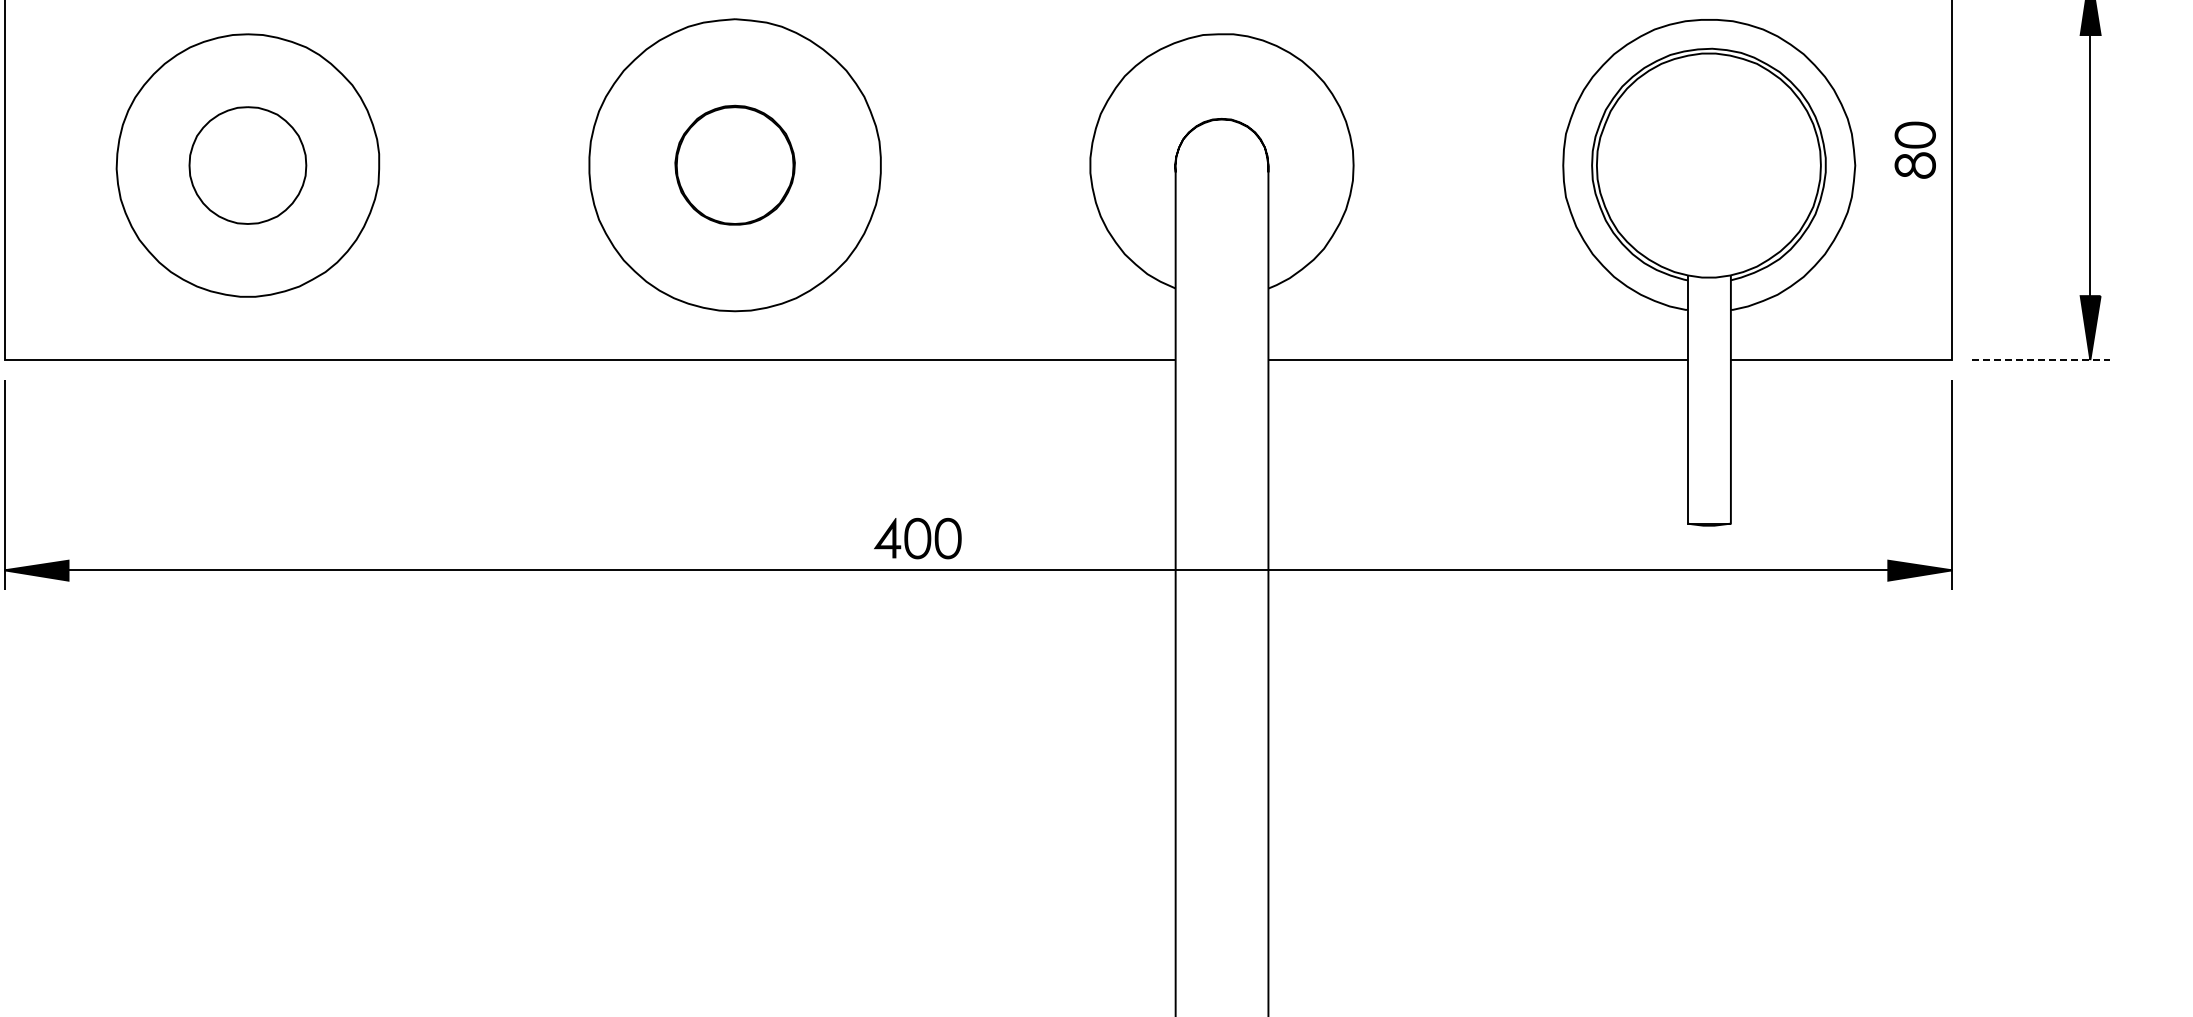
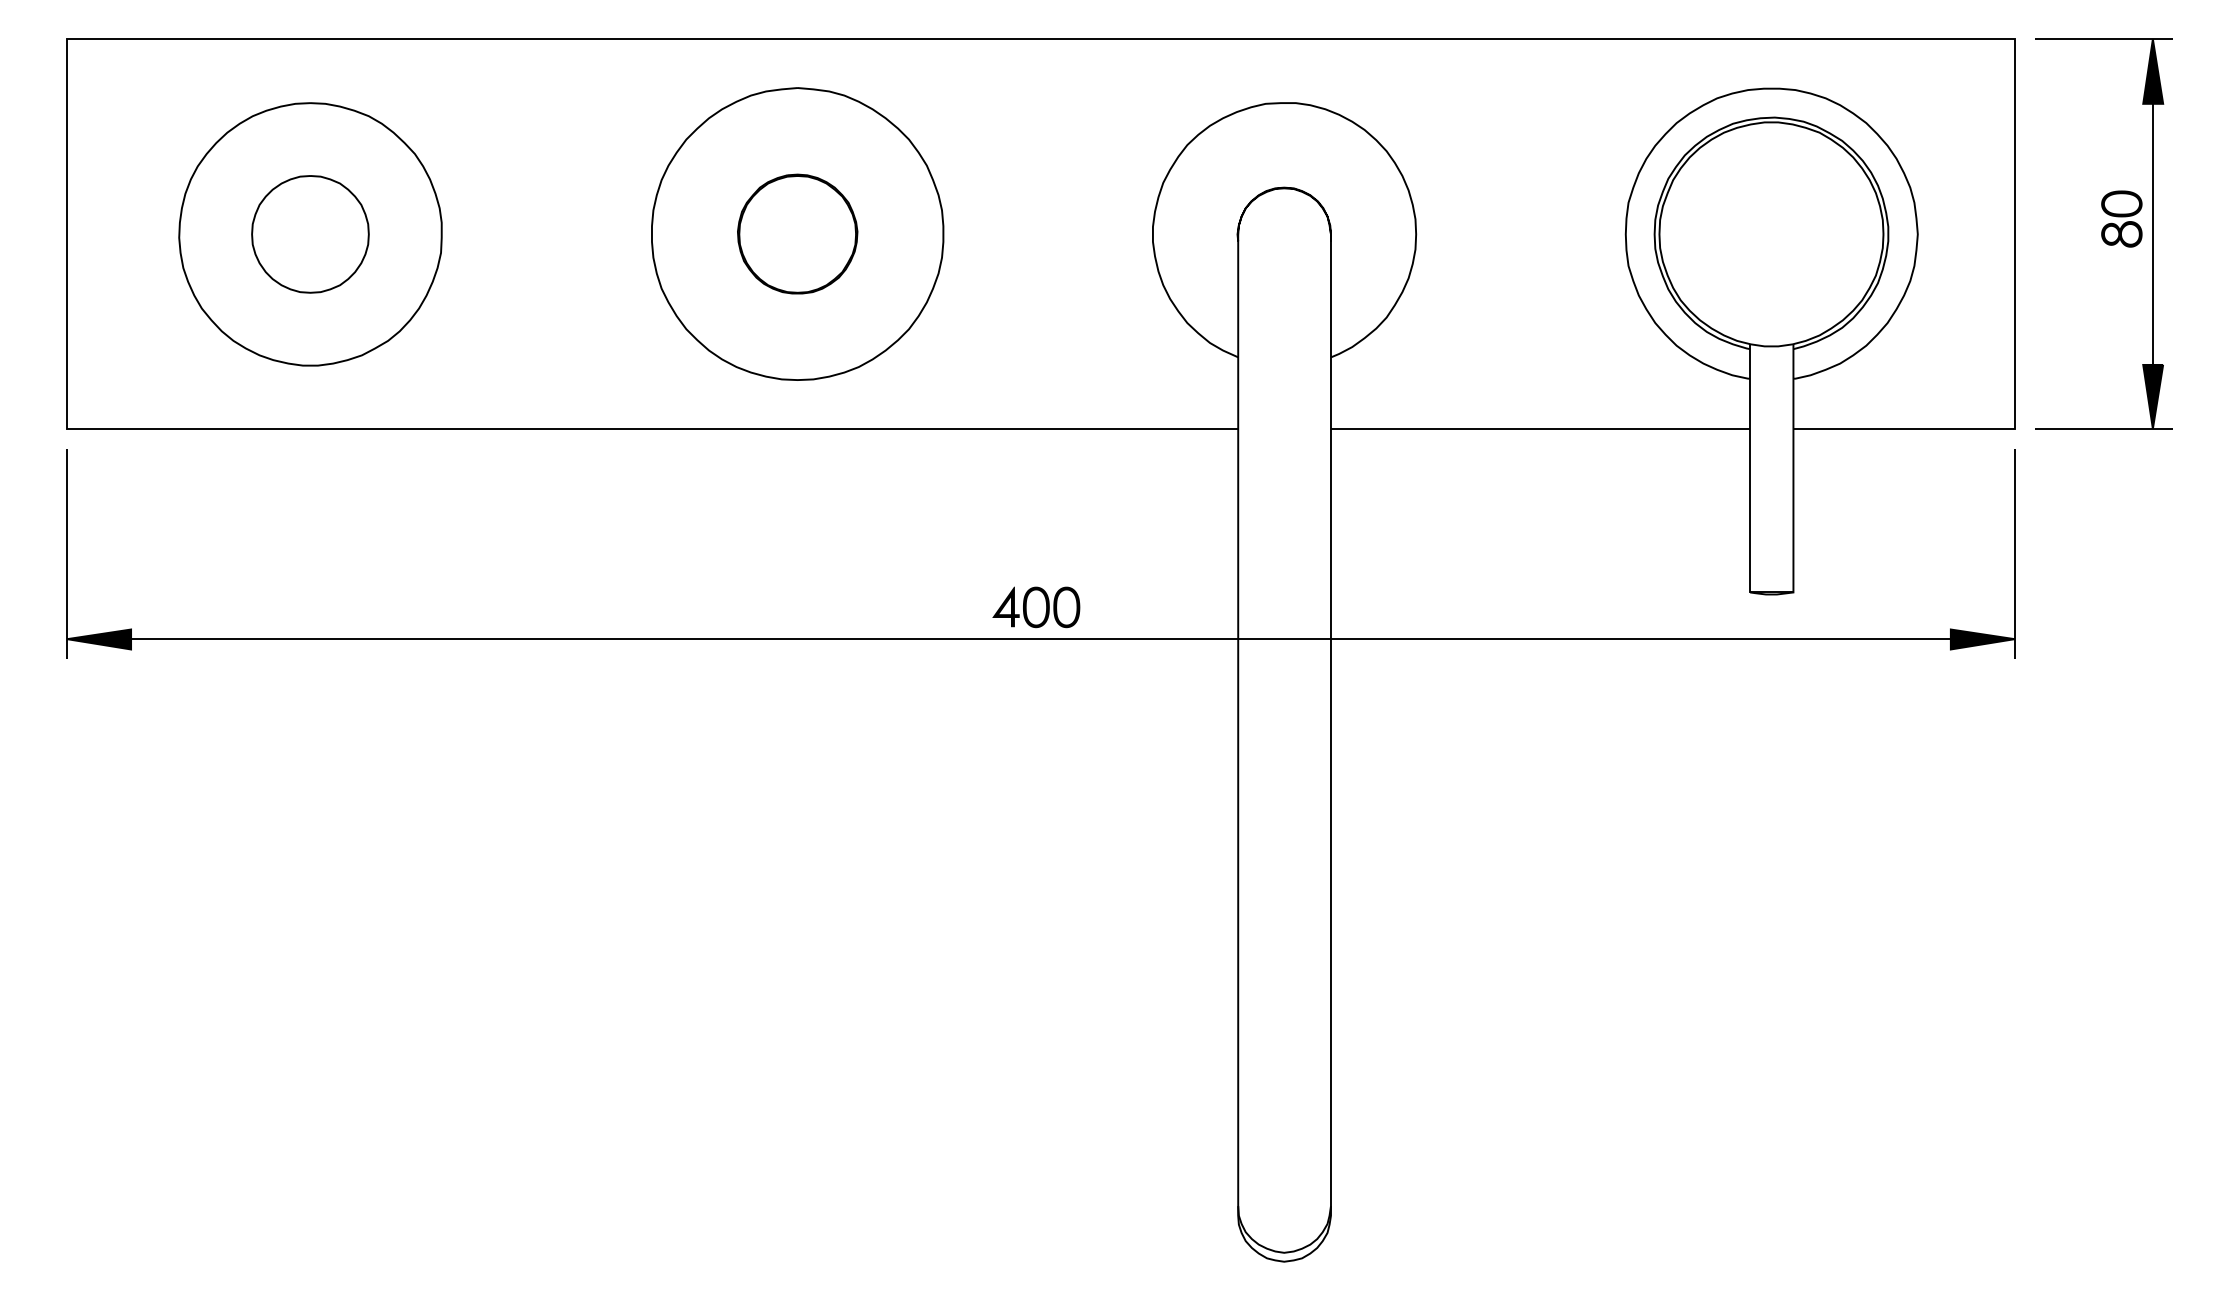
part: (1914, 149) -> (2121, 218), moved
line: (2041, 359) -> (2104, 428), dashed -> solid
part: (917, 538) -> (1036, 607), moved

